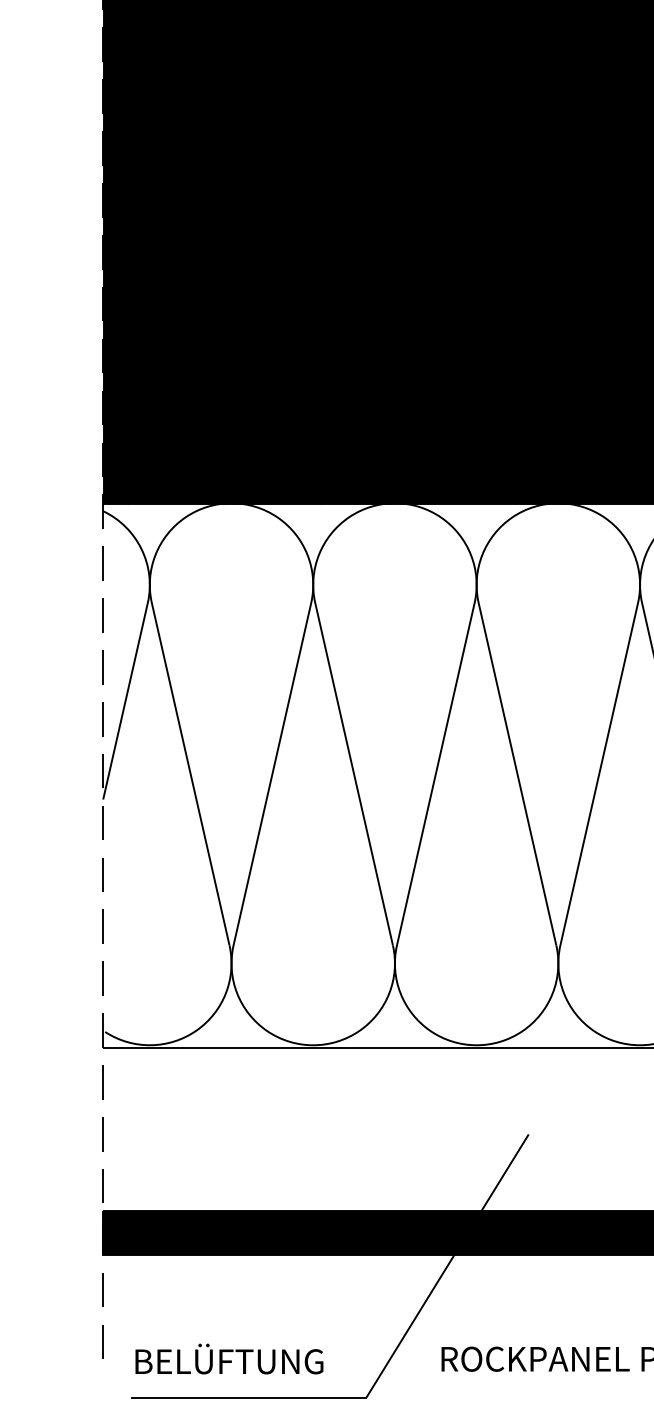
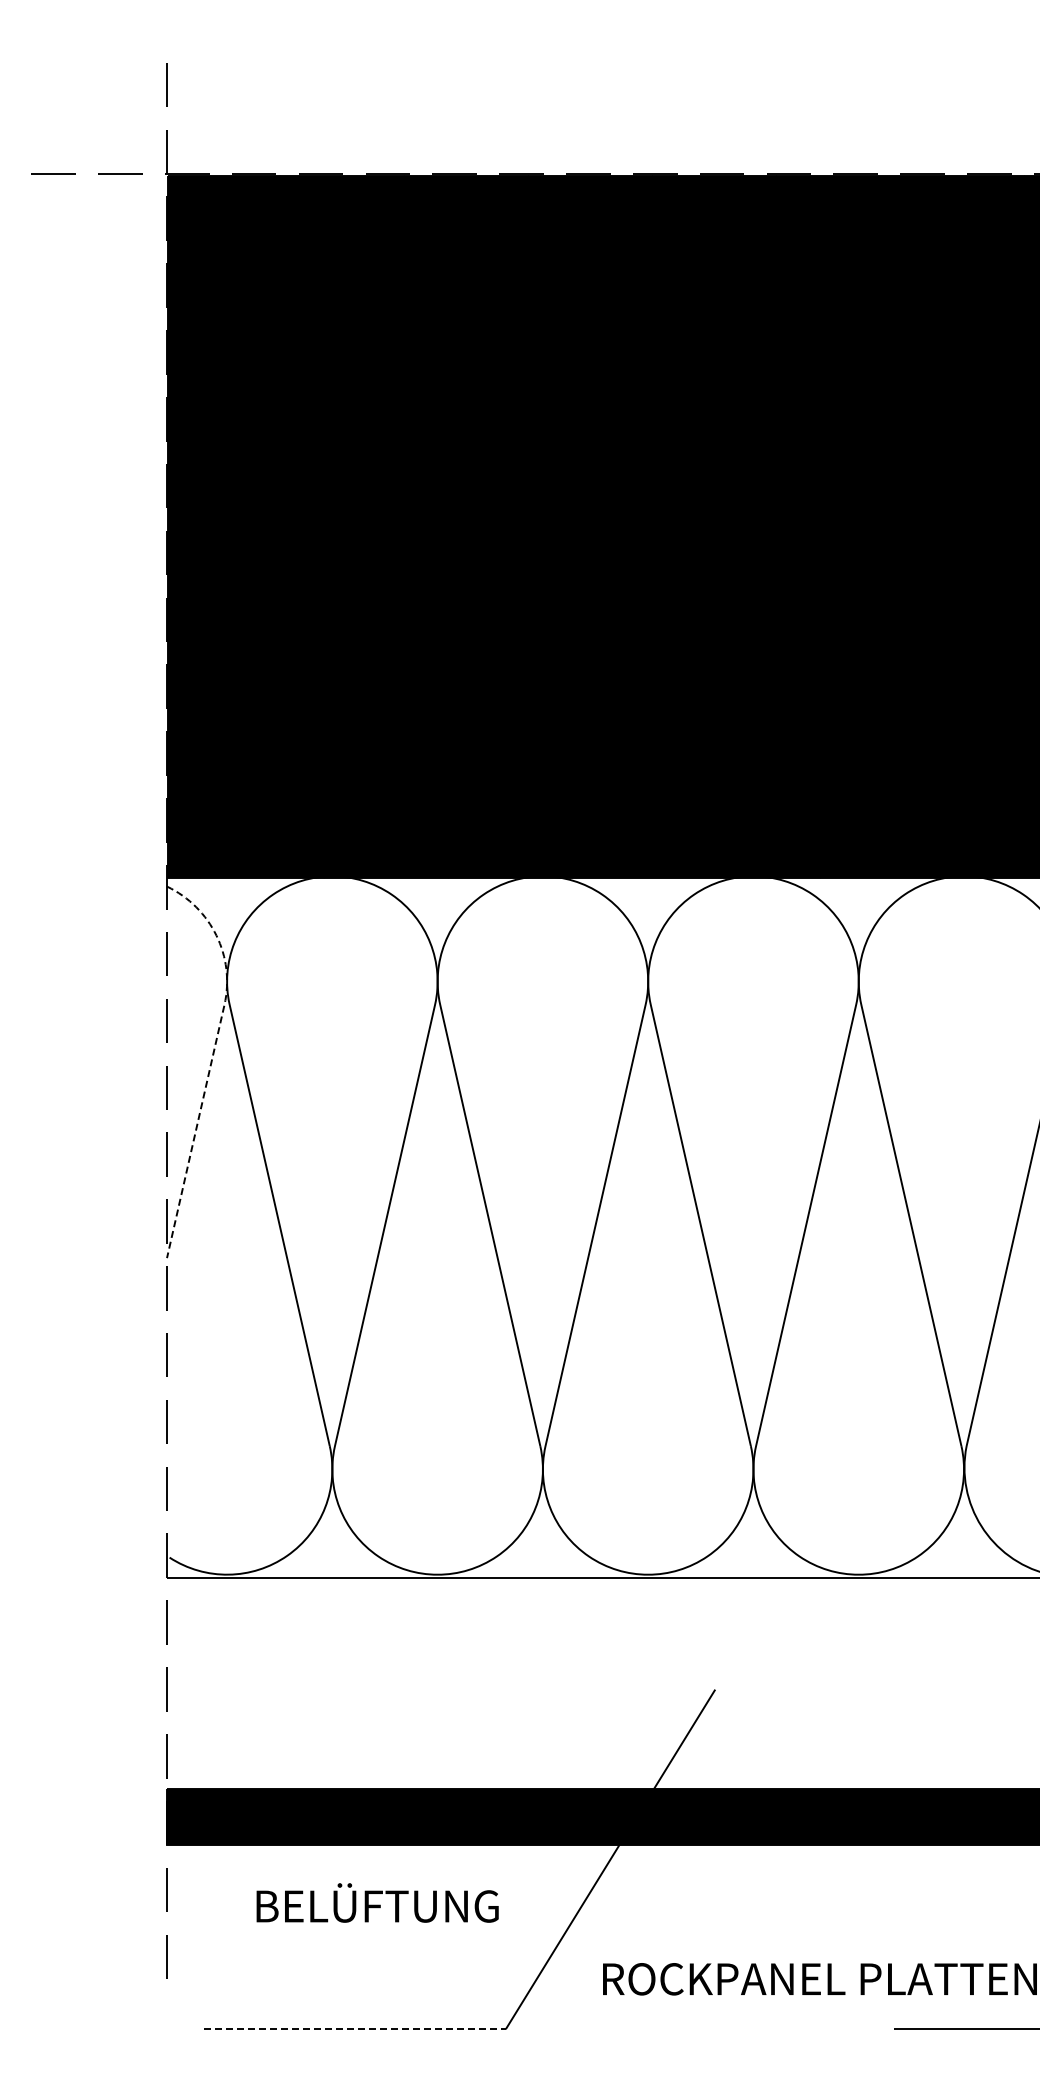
line: (139, 639) -> (213, 1051), solid -> dashed
text: (229, 1358) -> (377, 1902), moved
line: (249, 1398) -> (355, 2029), solid -> dashed

